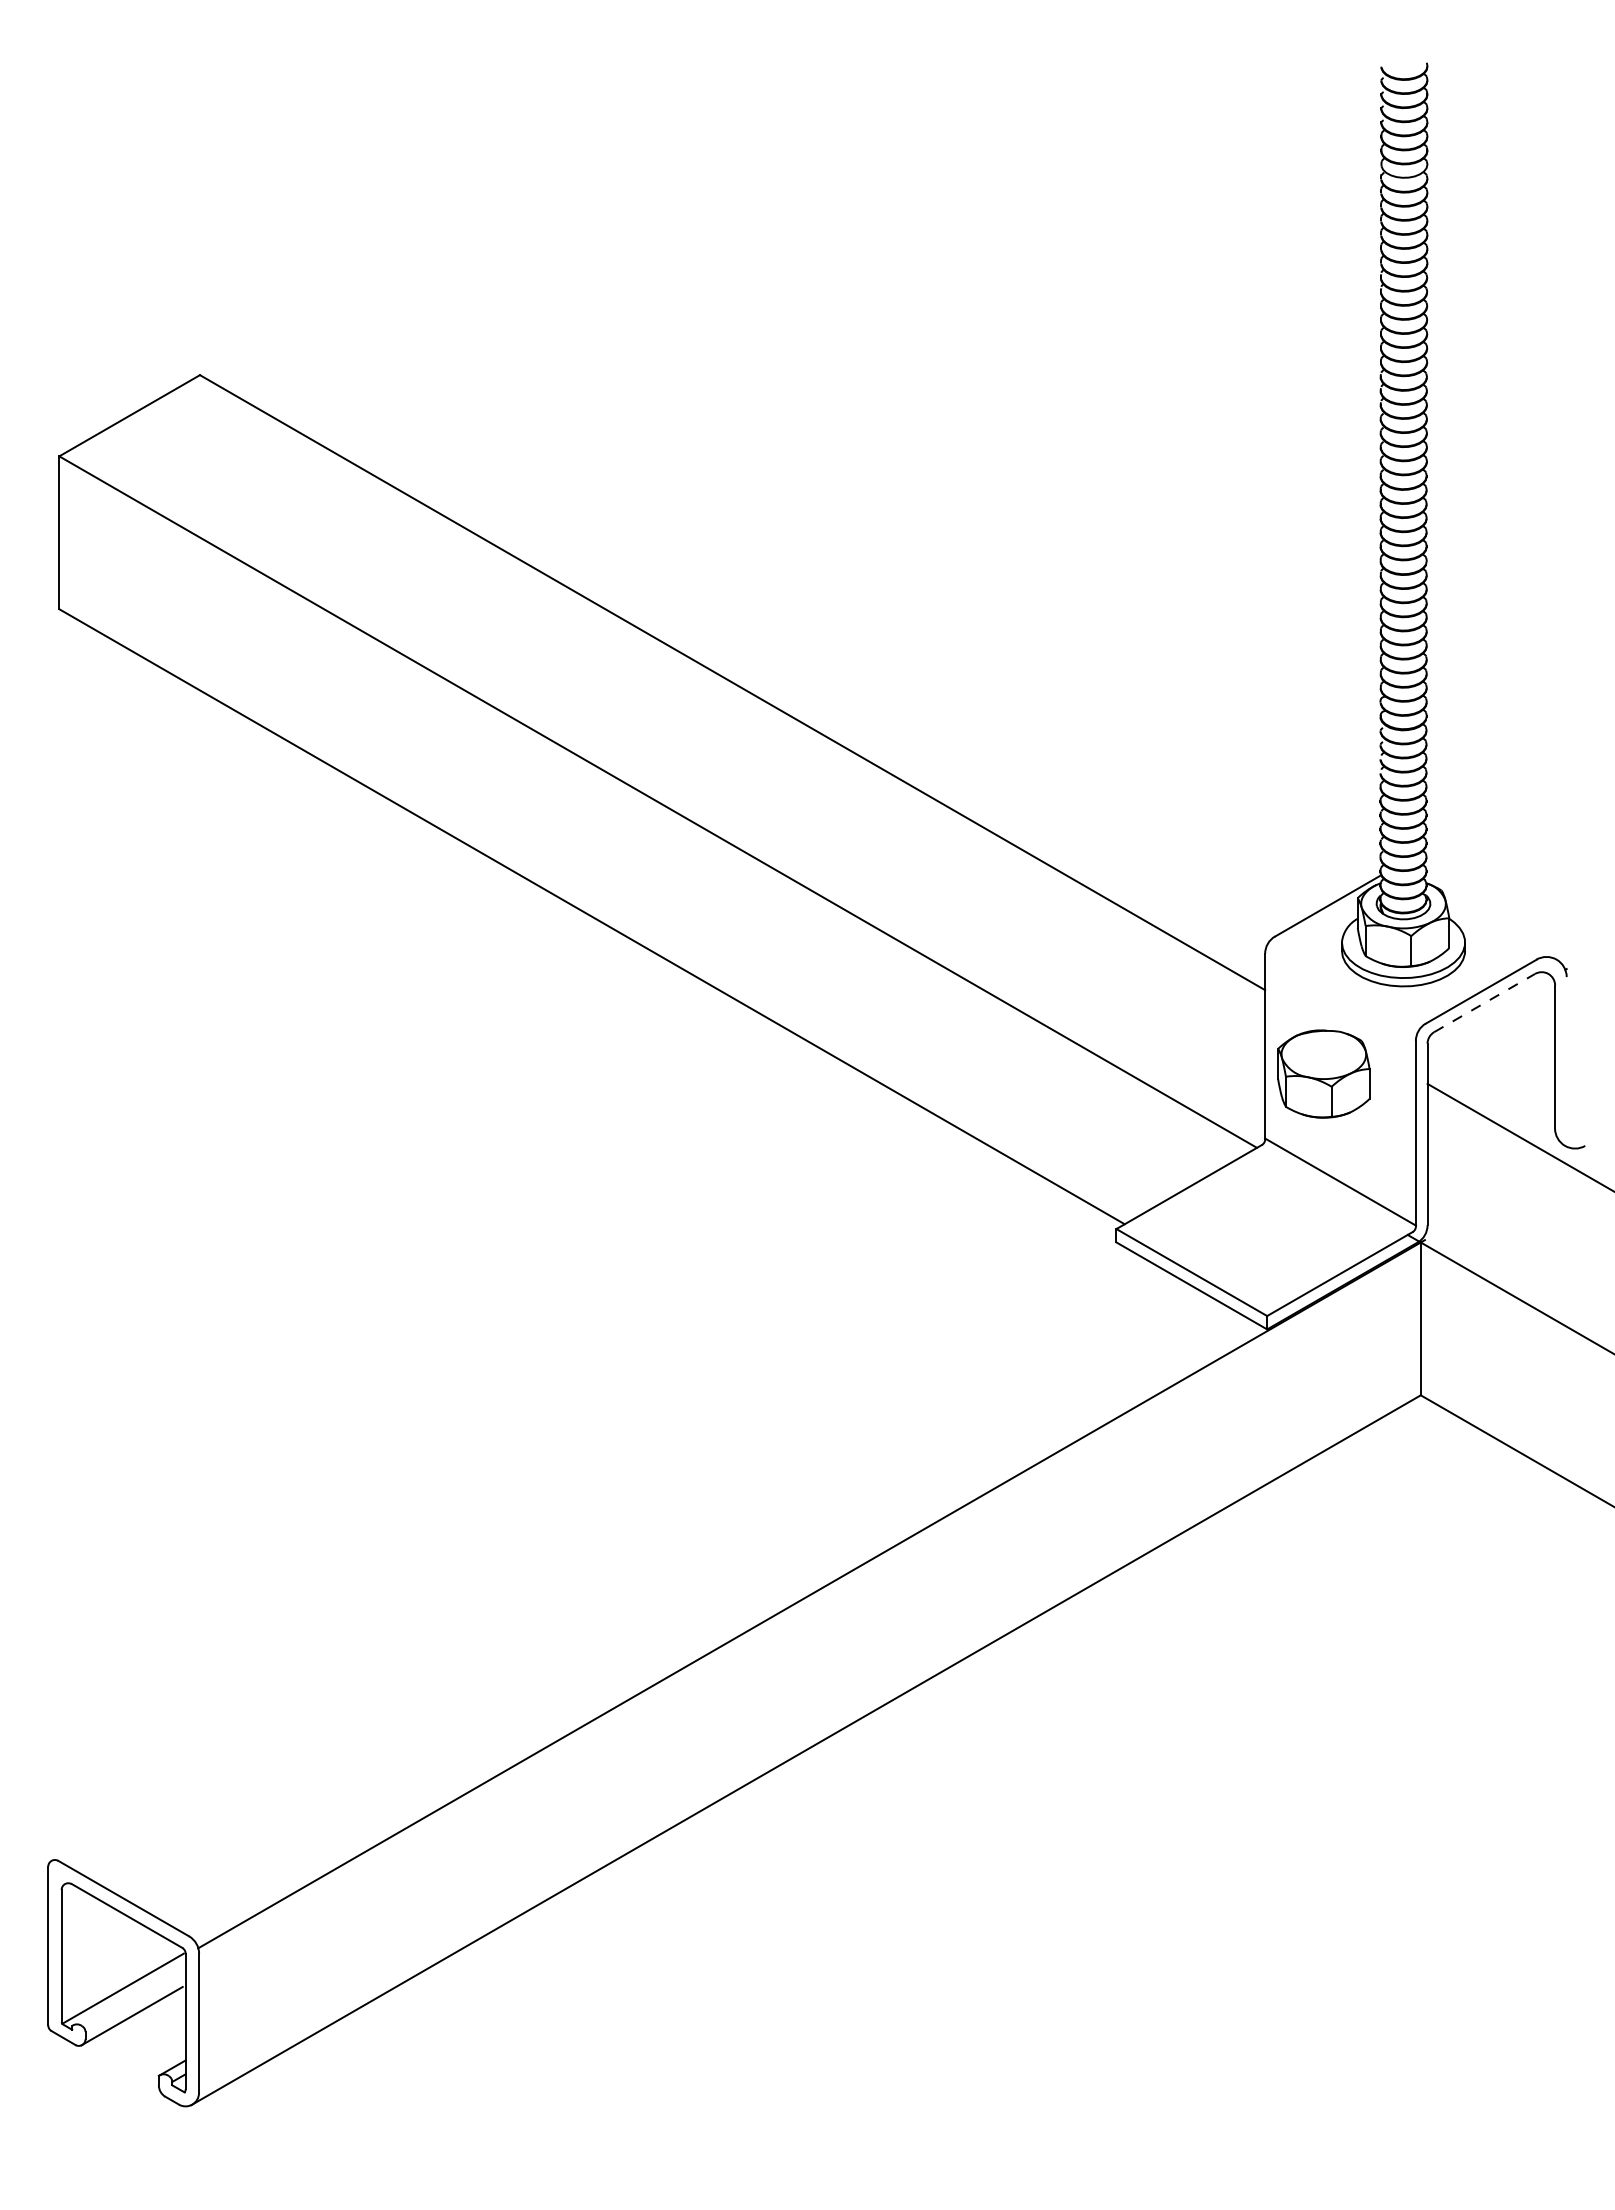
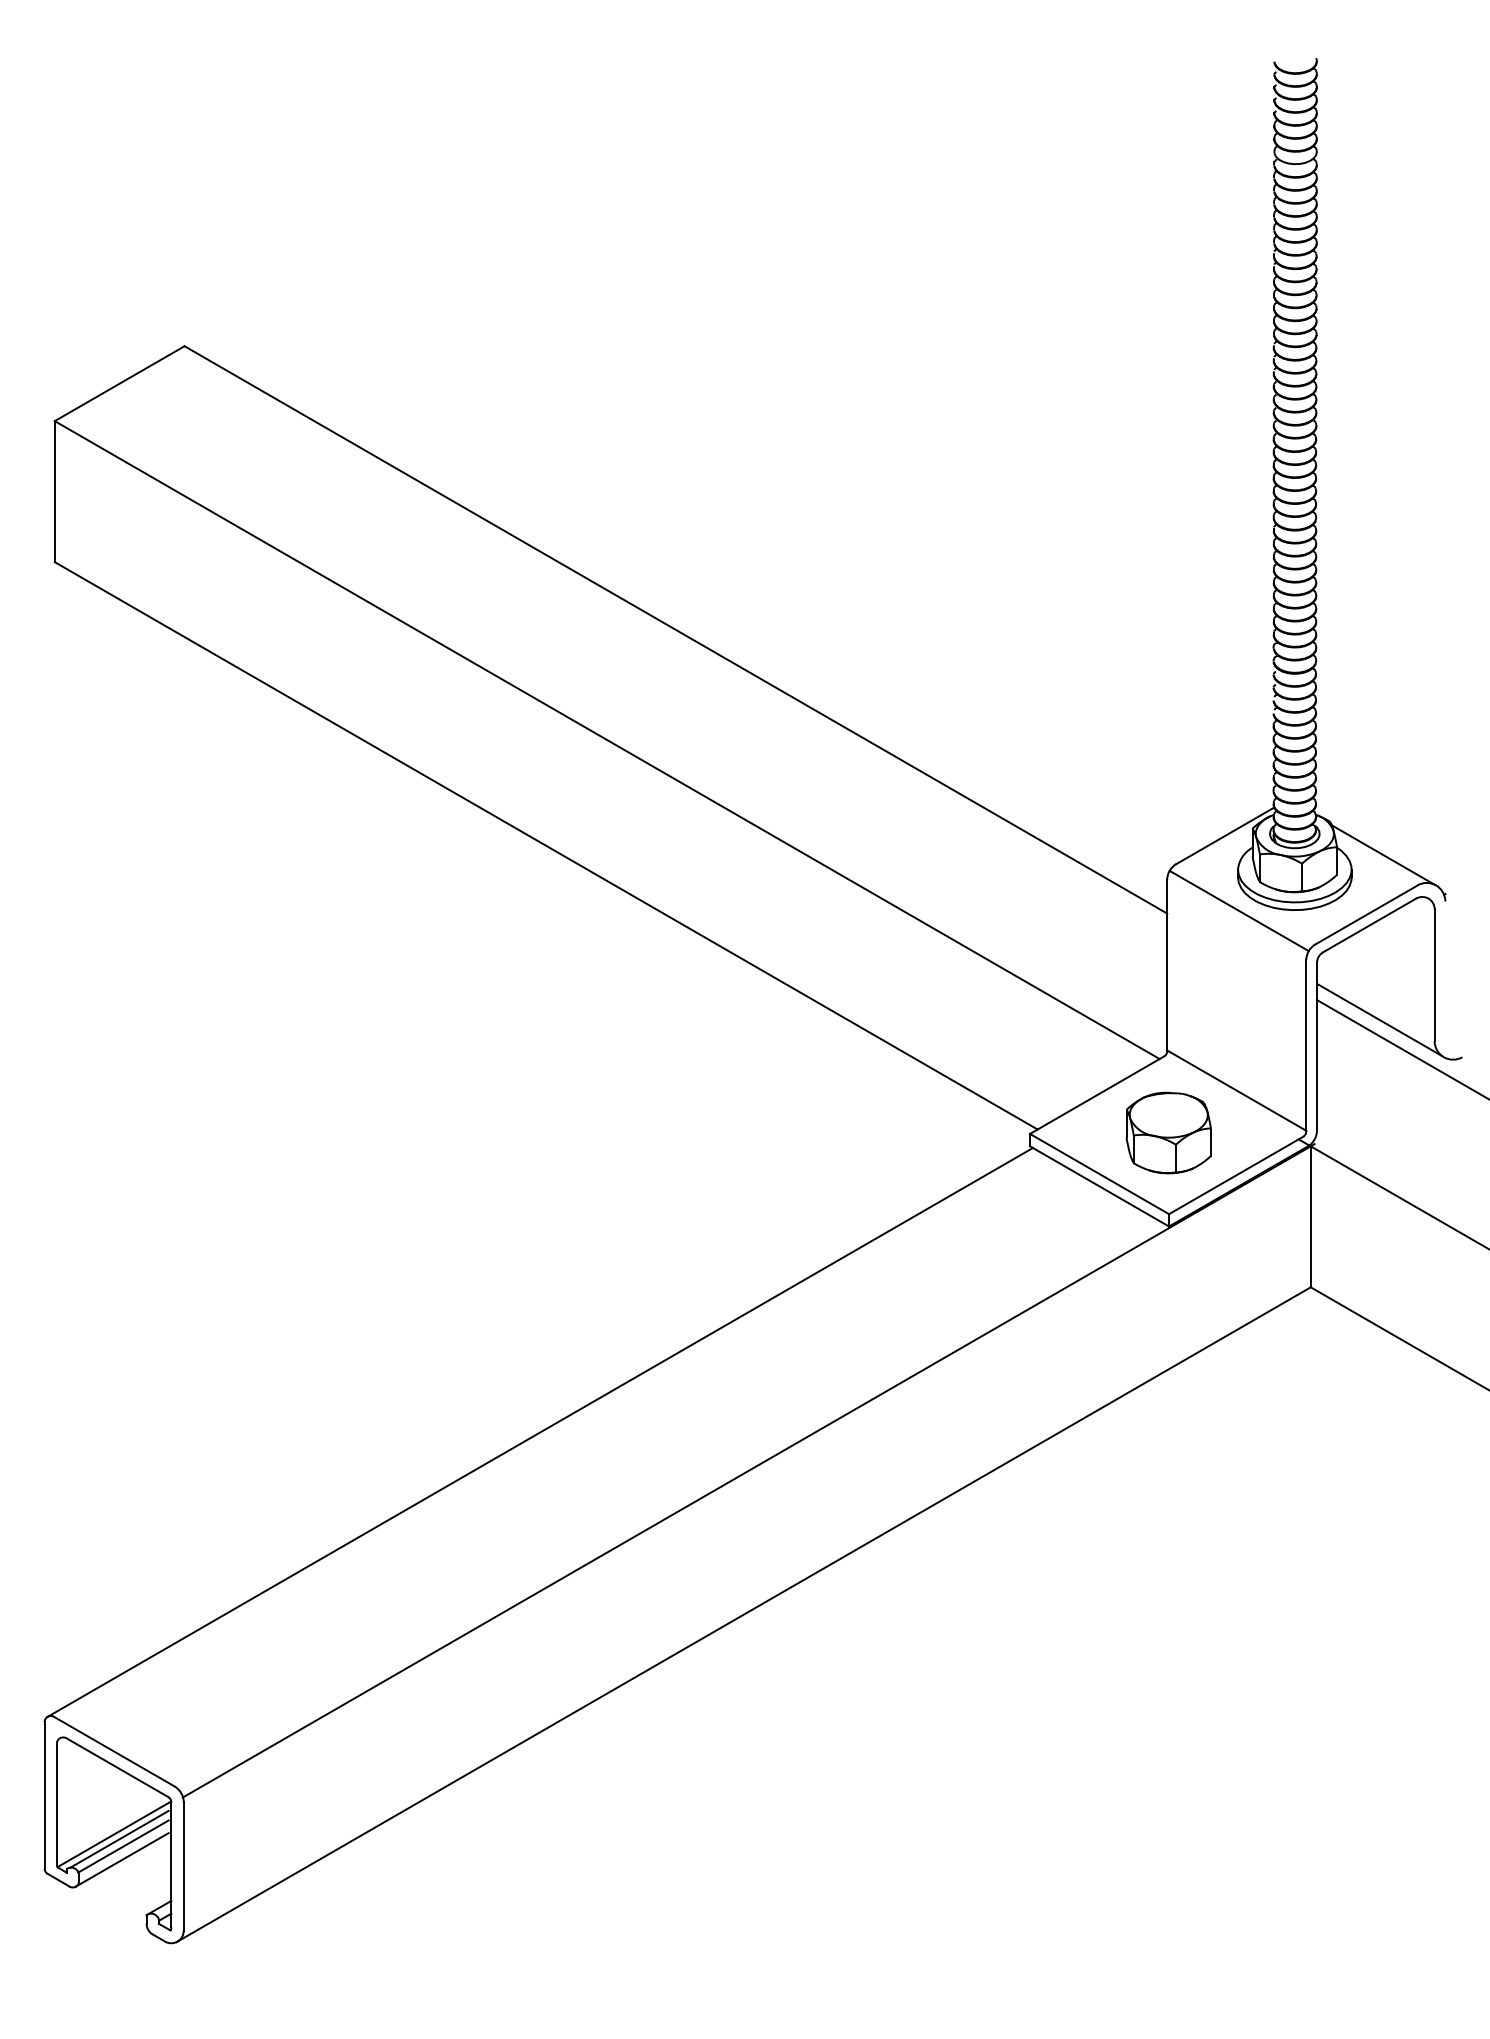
line: (1499, 926) -> (1383, 854), added
line: (1342, 986) -> (1238, 910), added
line: (1485, 1002) -> (1370, 924), dashed -> solid
part: (1323, 1073) -> (1168, 1132), moved
line: (1496, 1105) -> (1380, 1019), added
line: (585, 1552) -> (540, 1432), added
line: (129, 1993) -> (119, 1839), added
line: (133, 2001) -> (123, 1846), added

